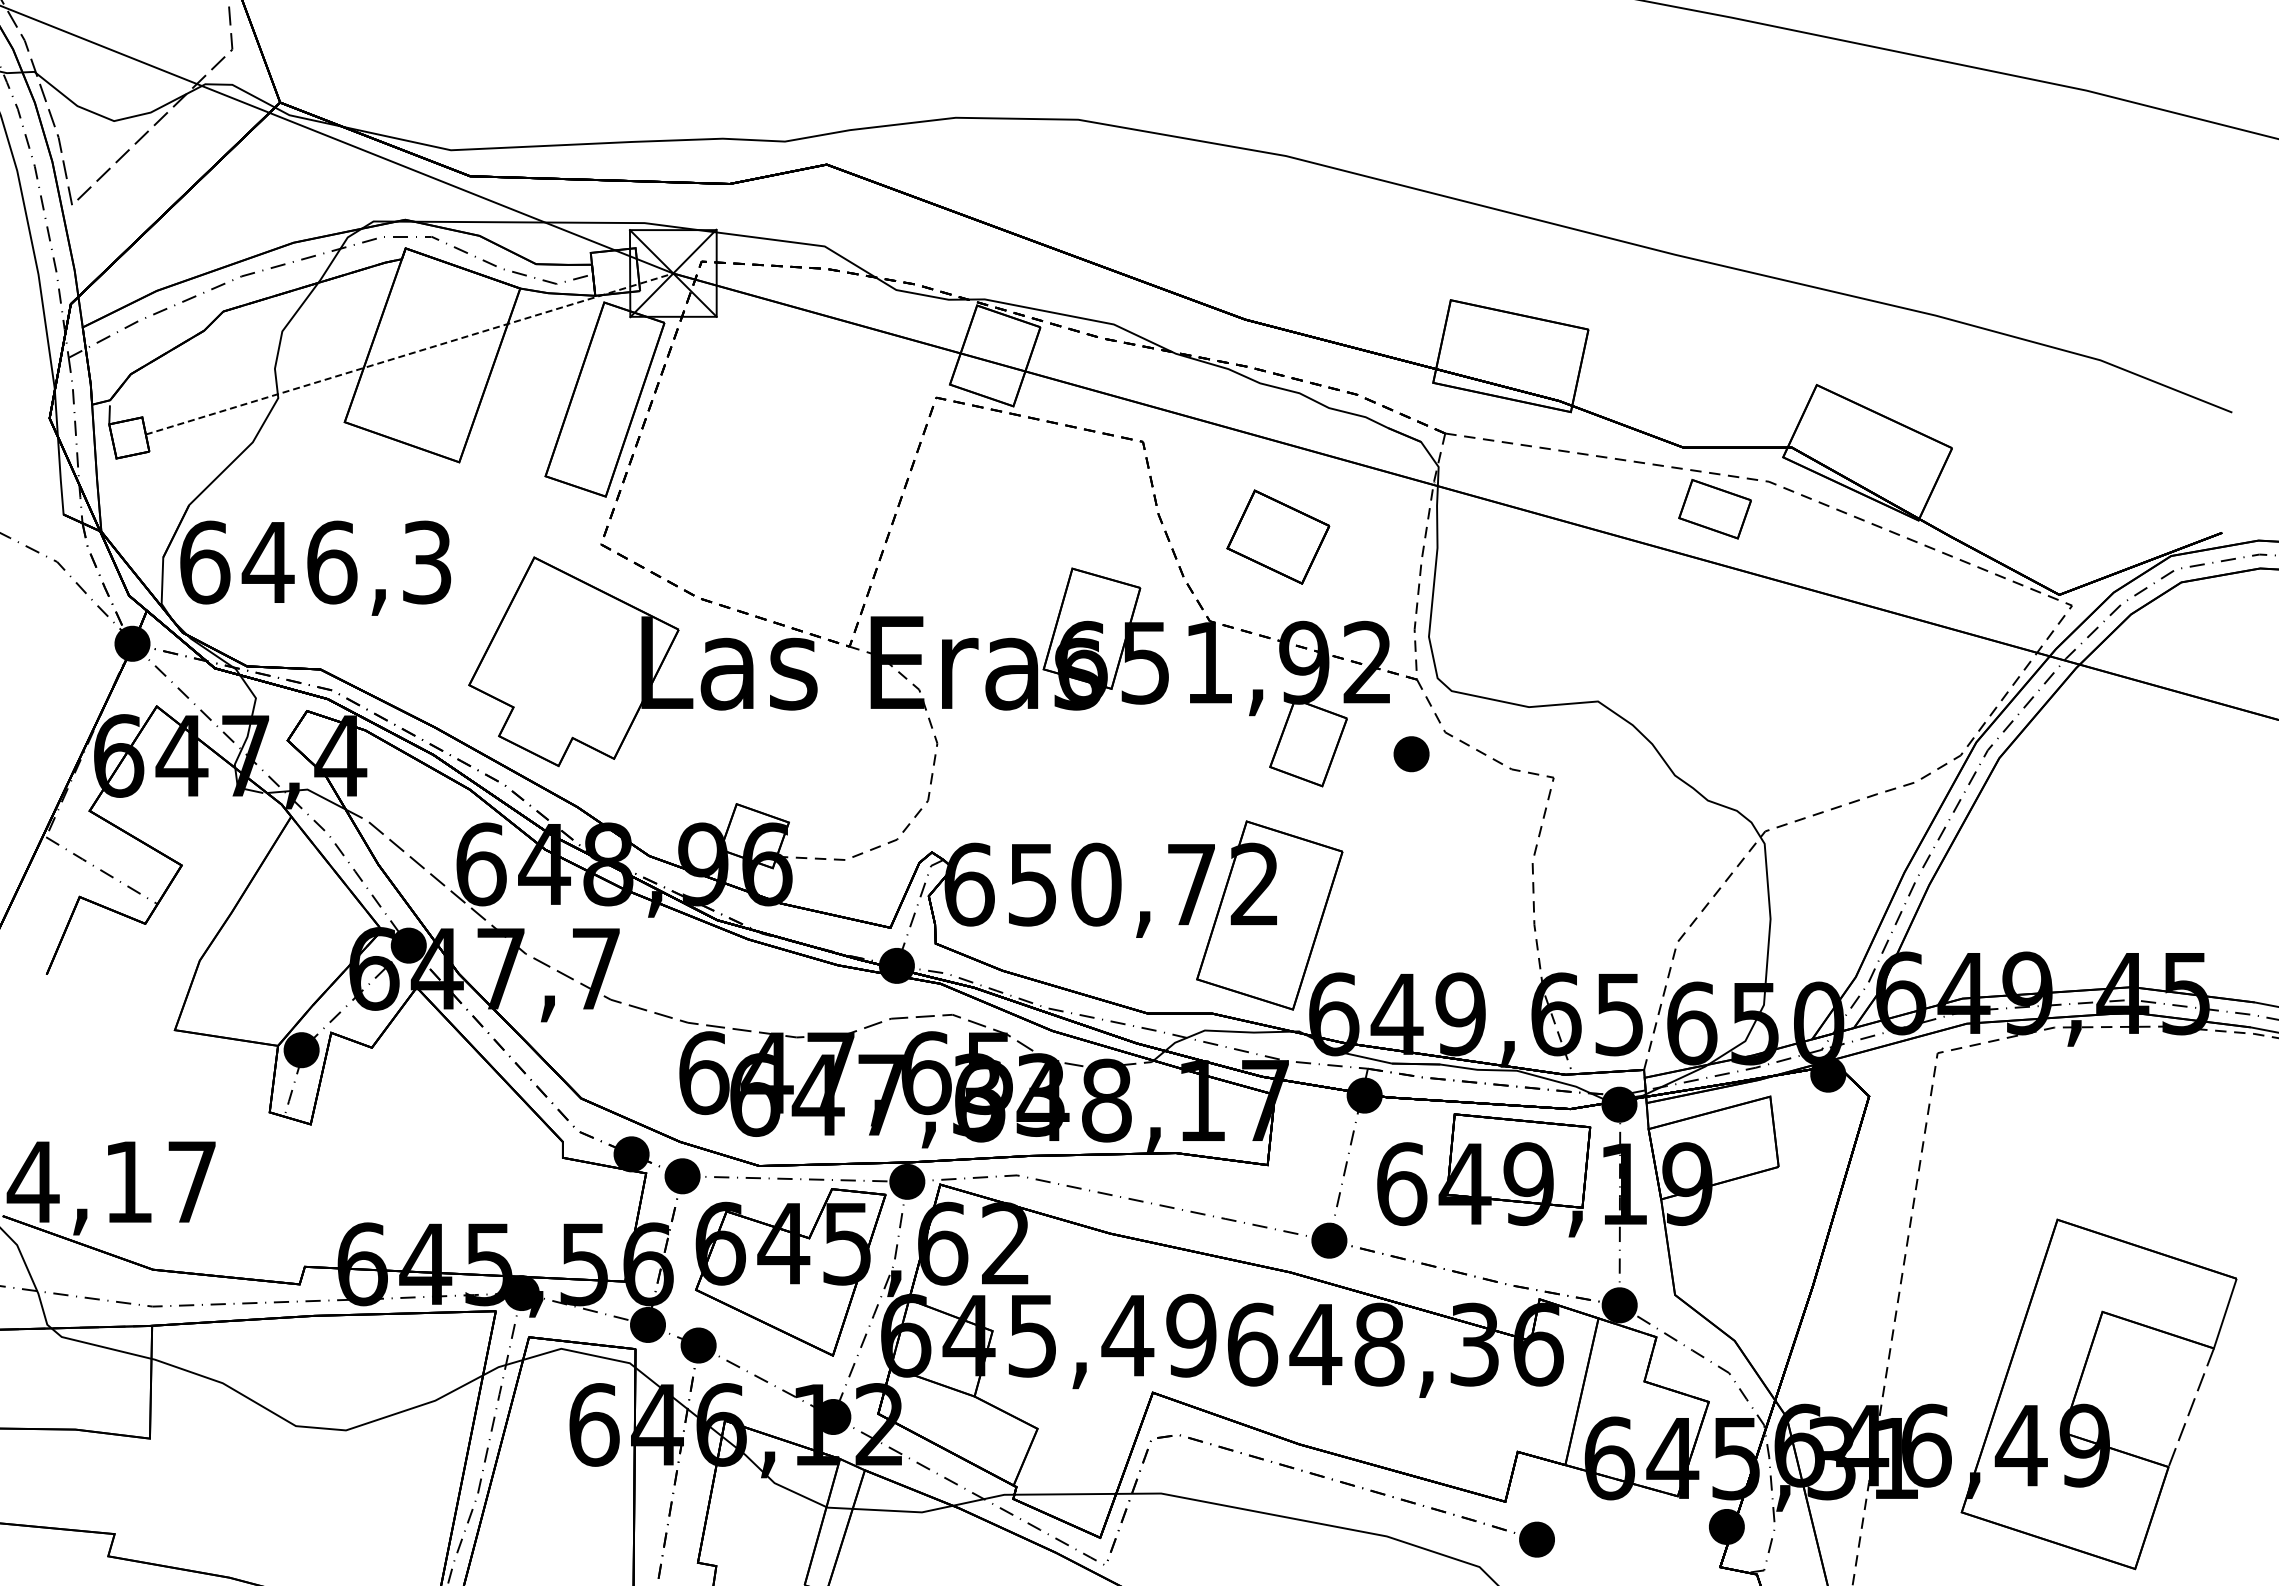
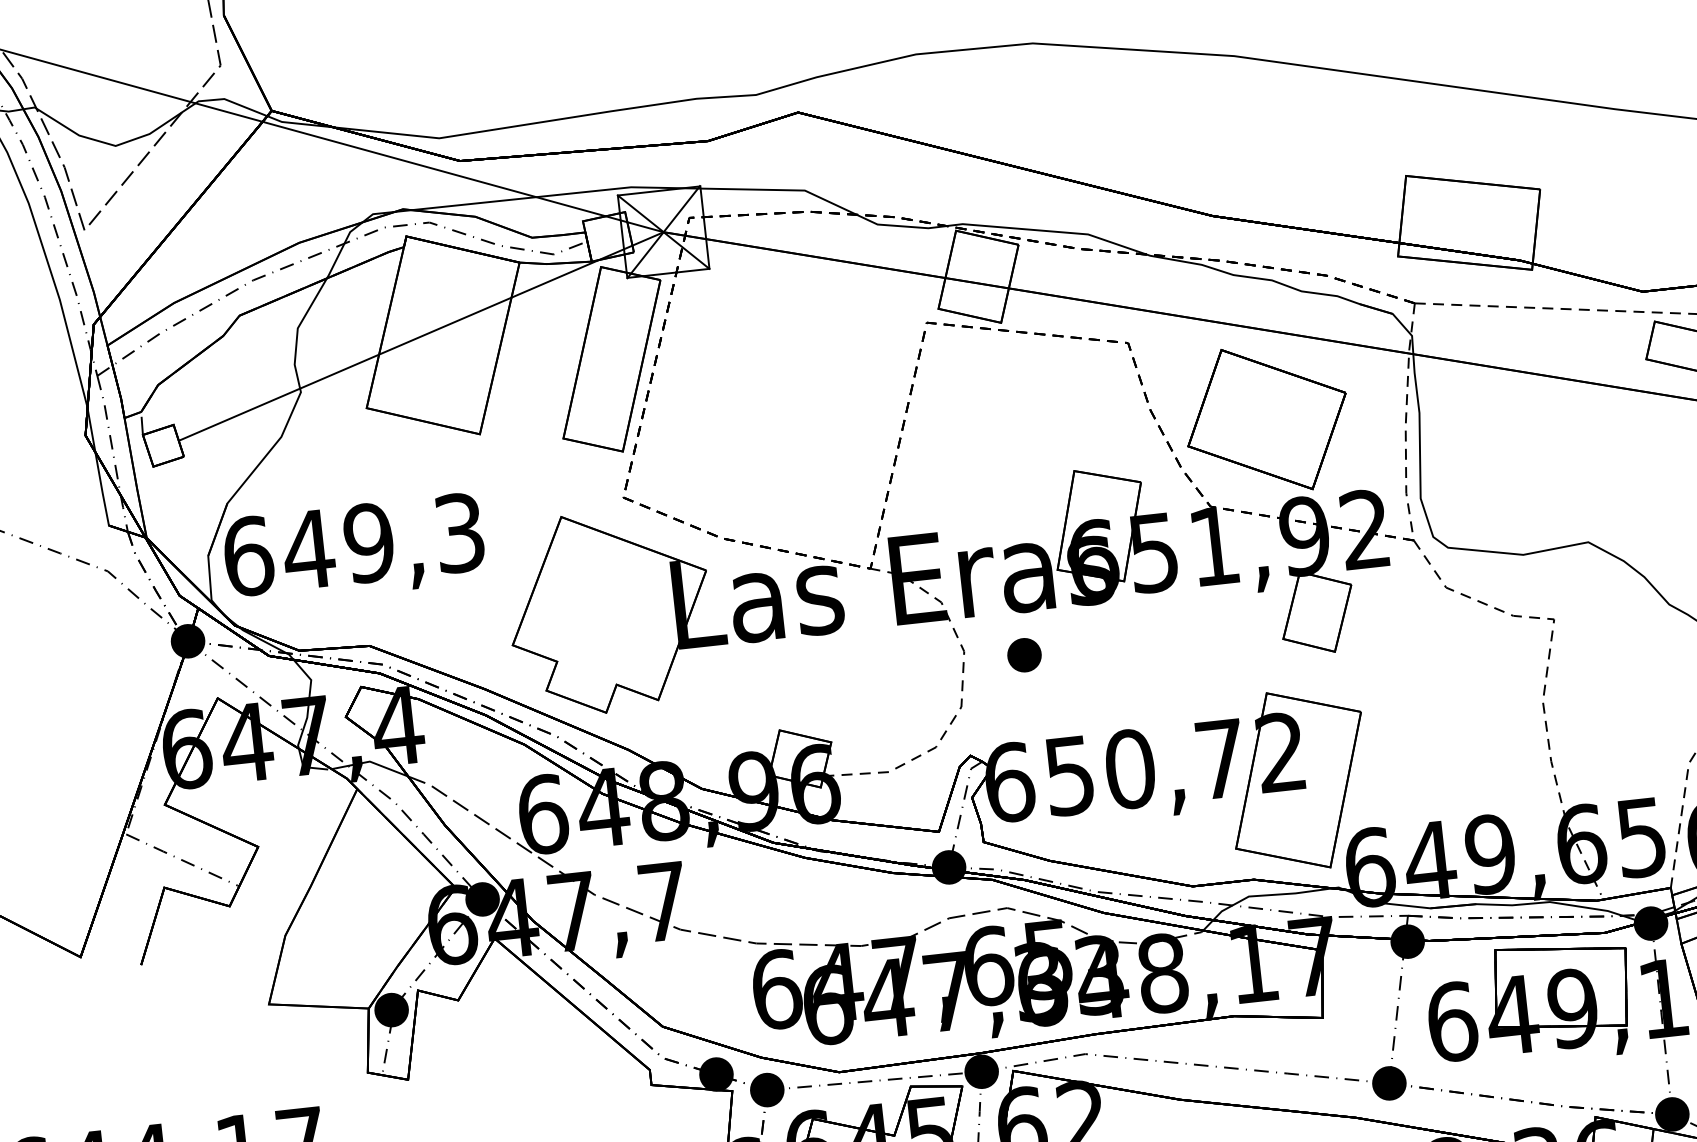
line: (409, 354) -> (421, 336), dashed -> solid
part: (1278, 536) -> (1267, 418), size x1.67
text: (331, 562) -> (368, 543), 646,3 -> 649,3
part: (1411, 754) -> (1024, 655), moved

